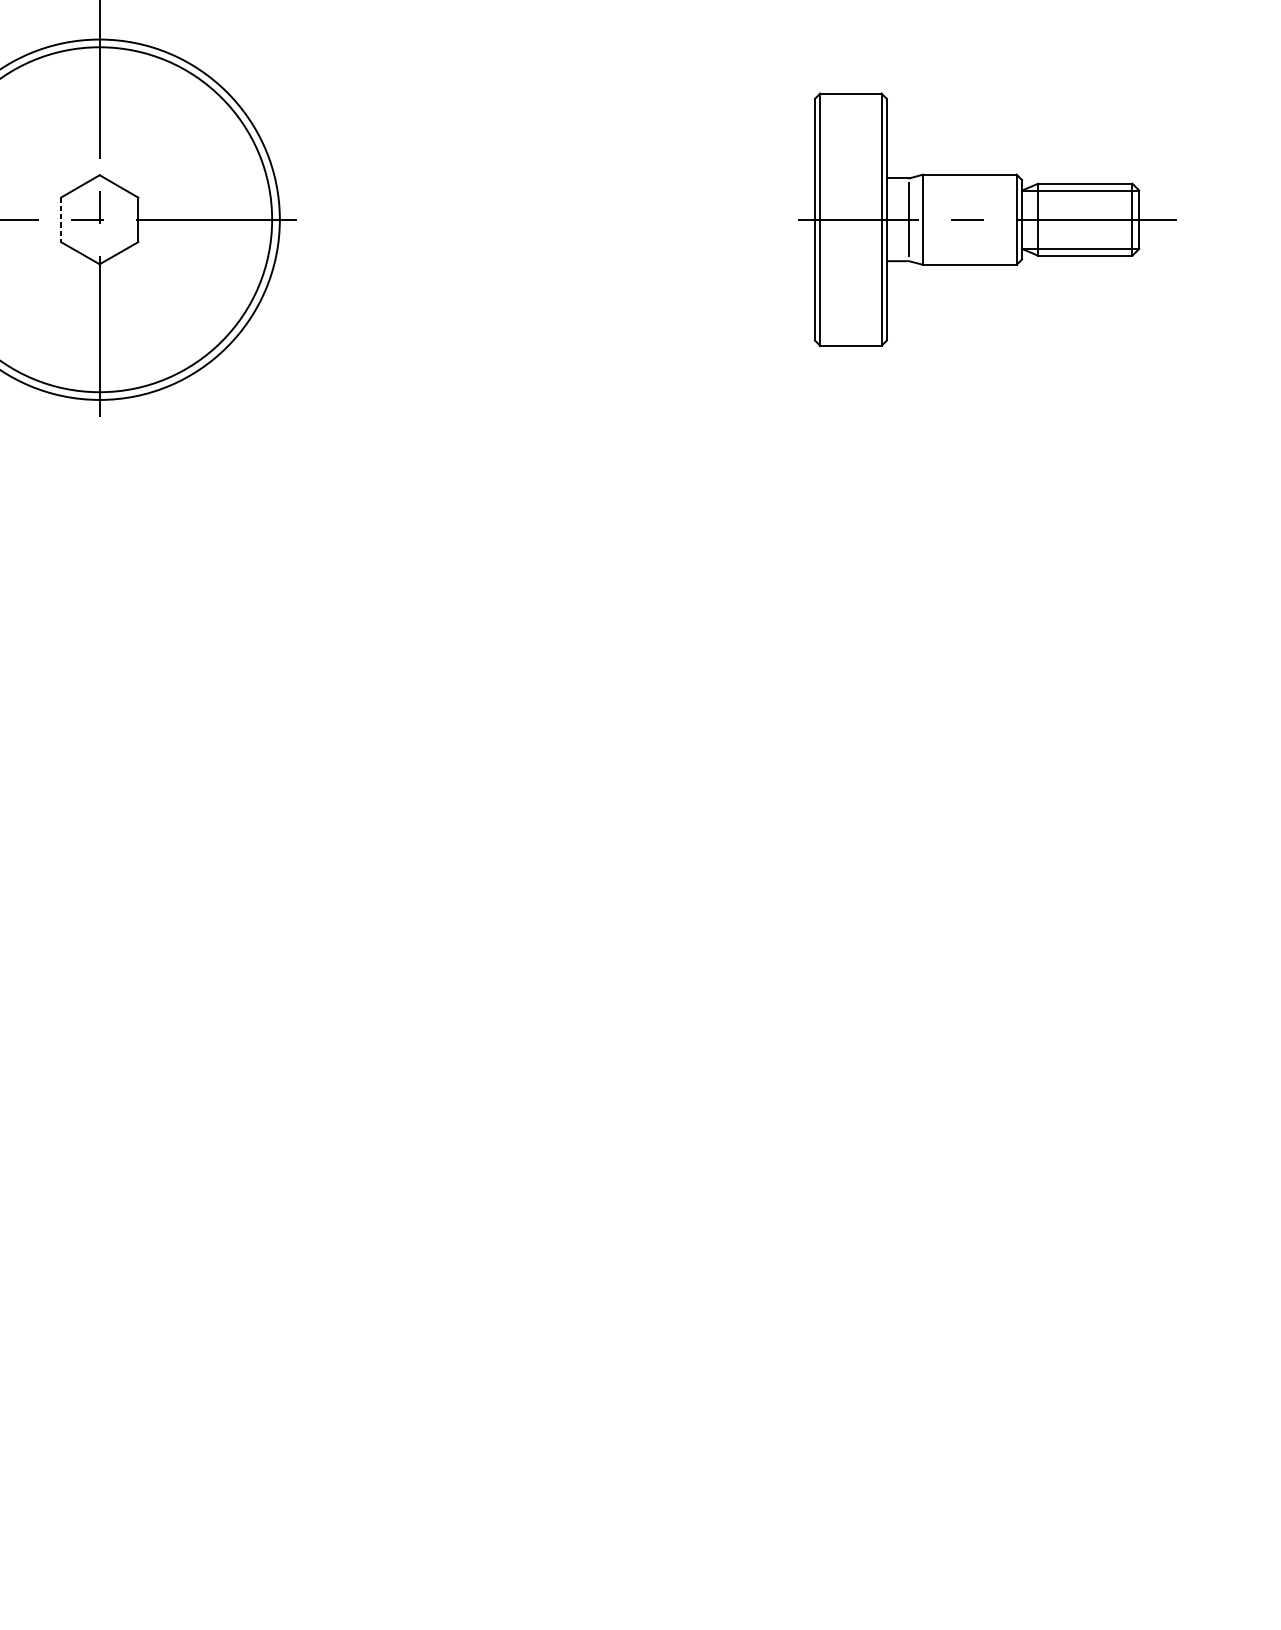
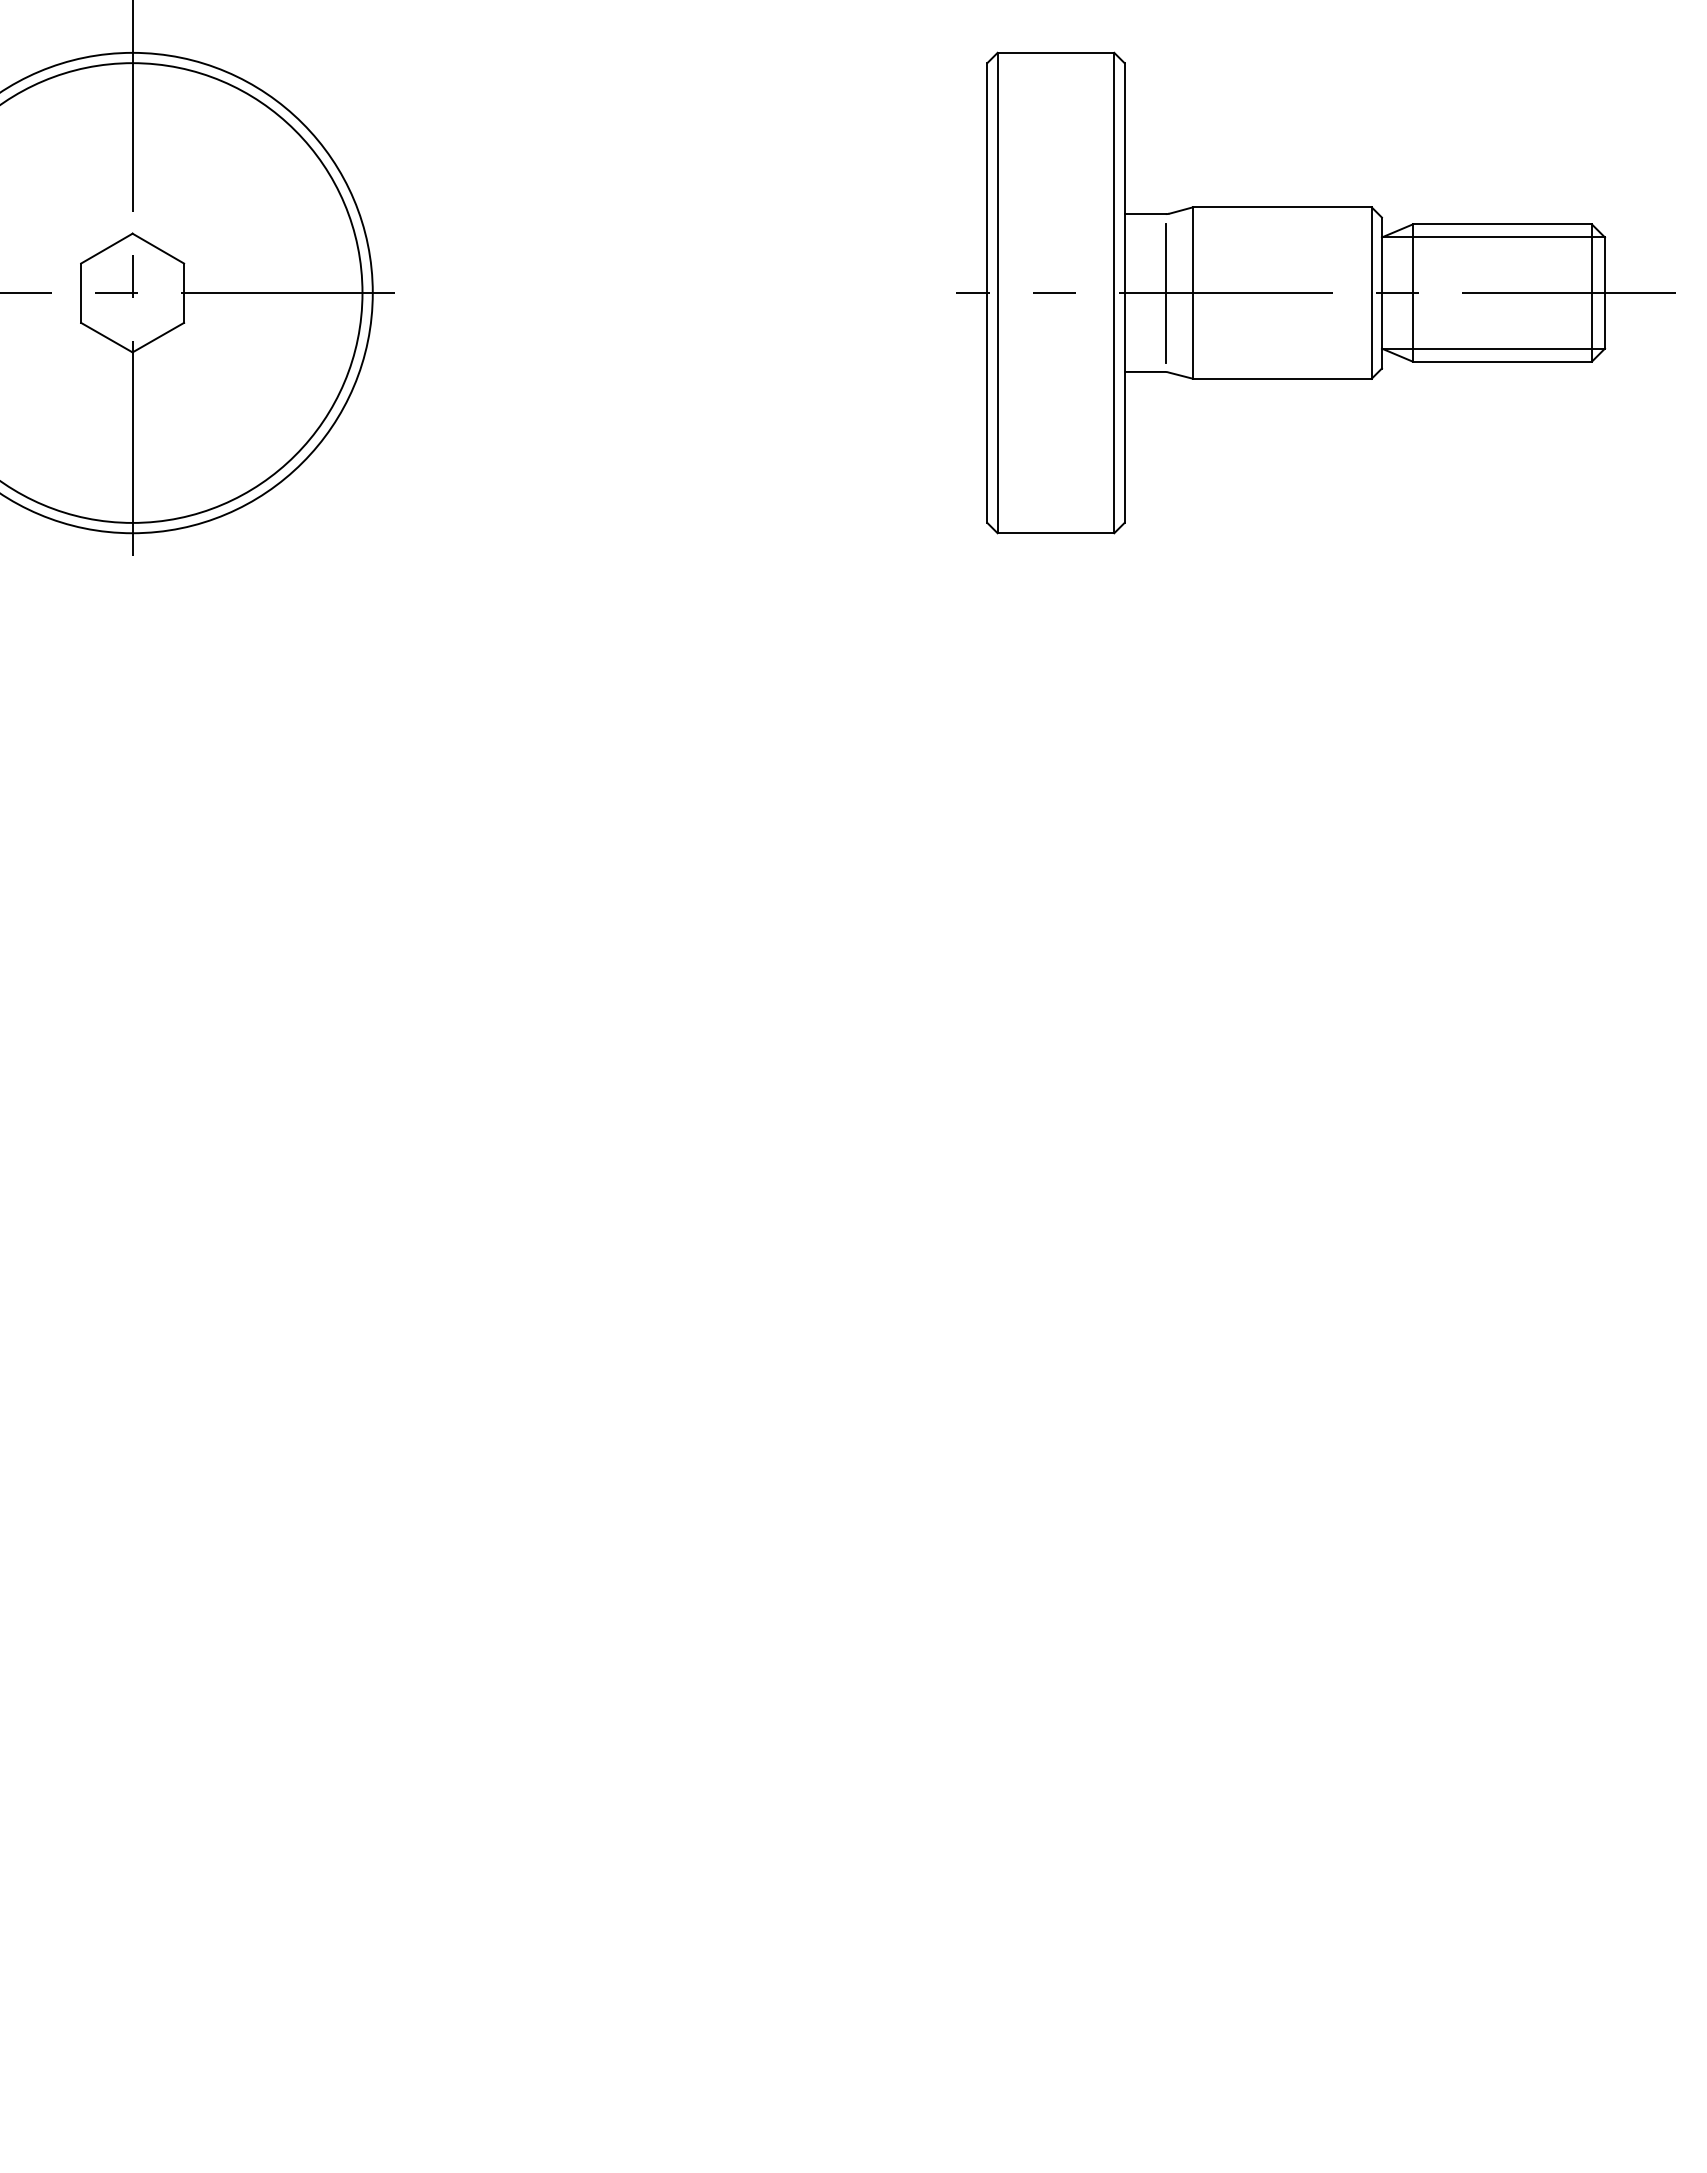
part: (987, 219) -> (1315, 292), size x1.43
line: (61, 220) -> (81, 293), dashed -> solid

